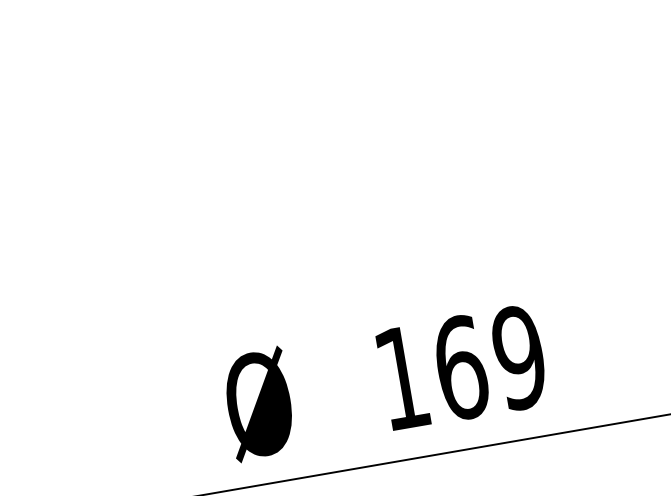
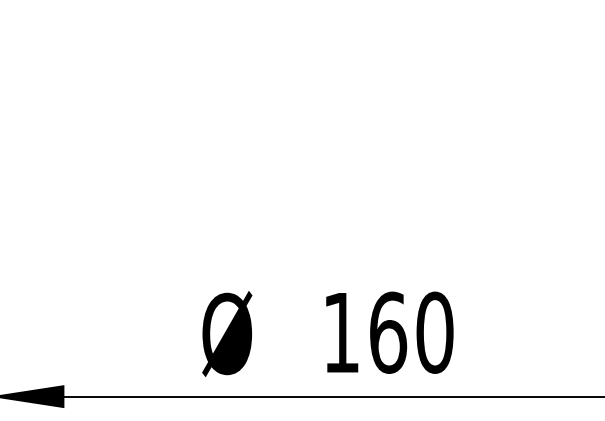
text: (518, 357) -> (434, 332), 169 -> 160

